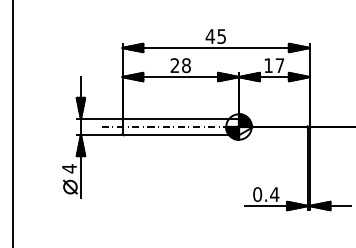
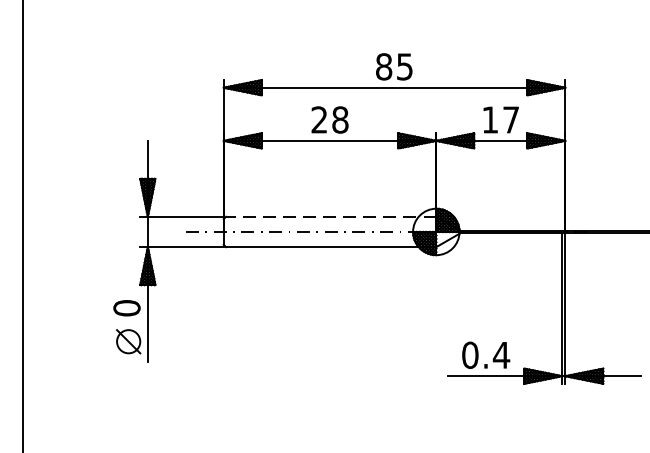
text: (210, 36) -> (384, 66), 45 -> 85
line: (181, 118) -> (331, 216), solid -> dashed
text: (69, 168) -> (126, 307), 4 -> 0

